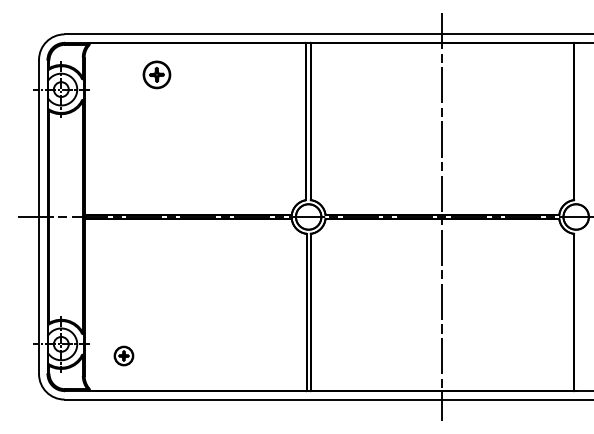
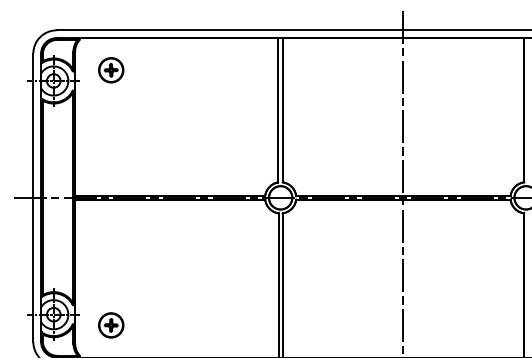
part: (156, 74) -> (110, 69), moved
part: (123, 355) -> (110, 324), size x1.43

